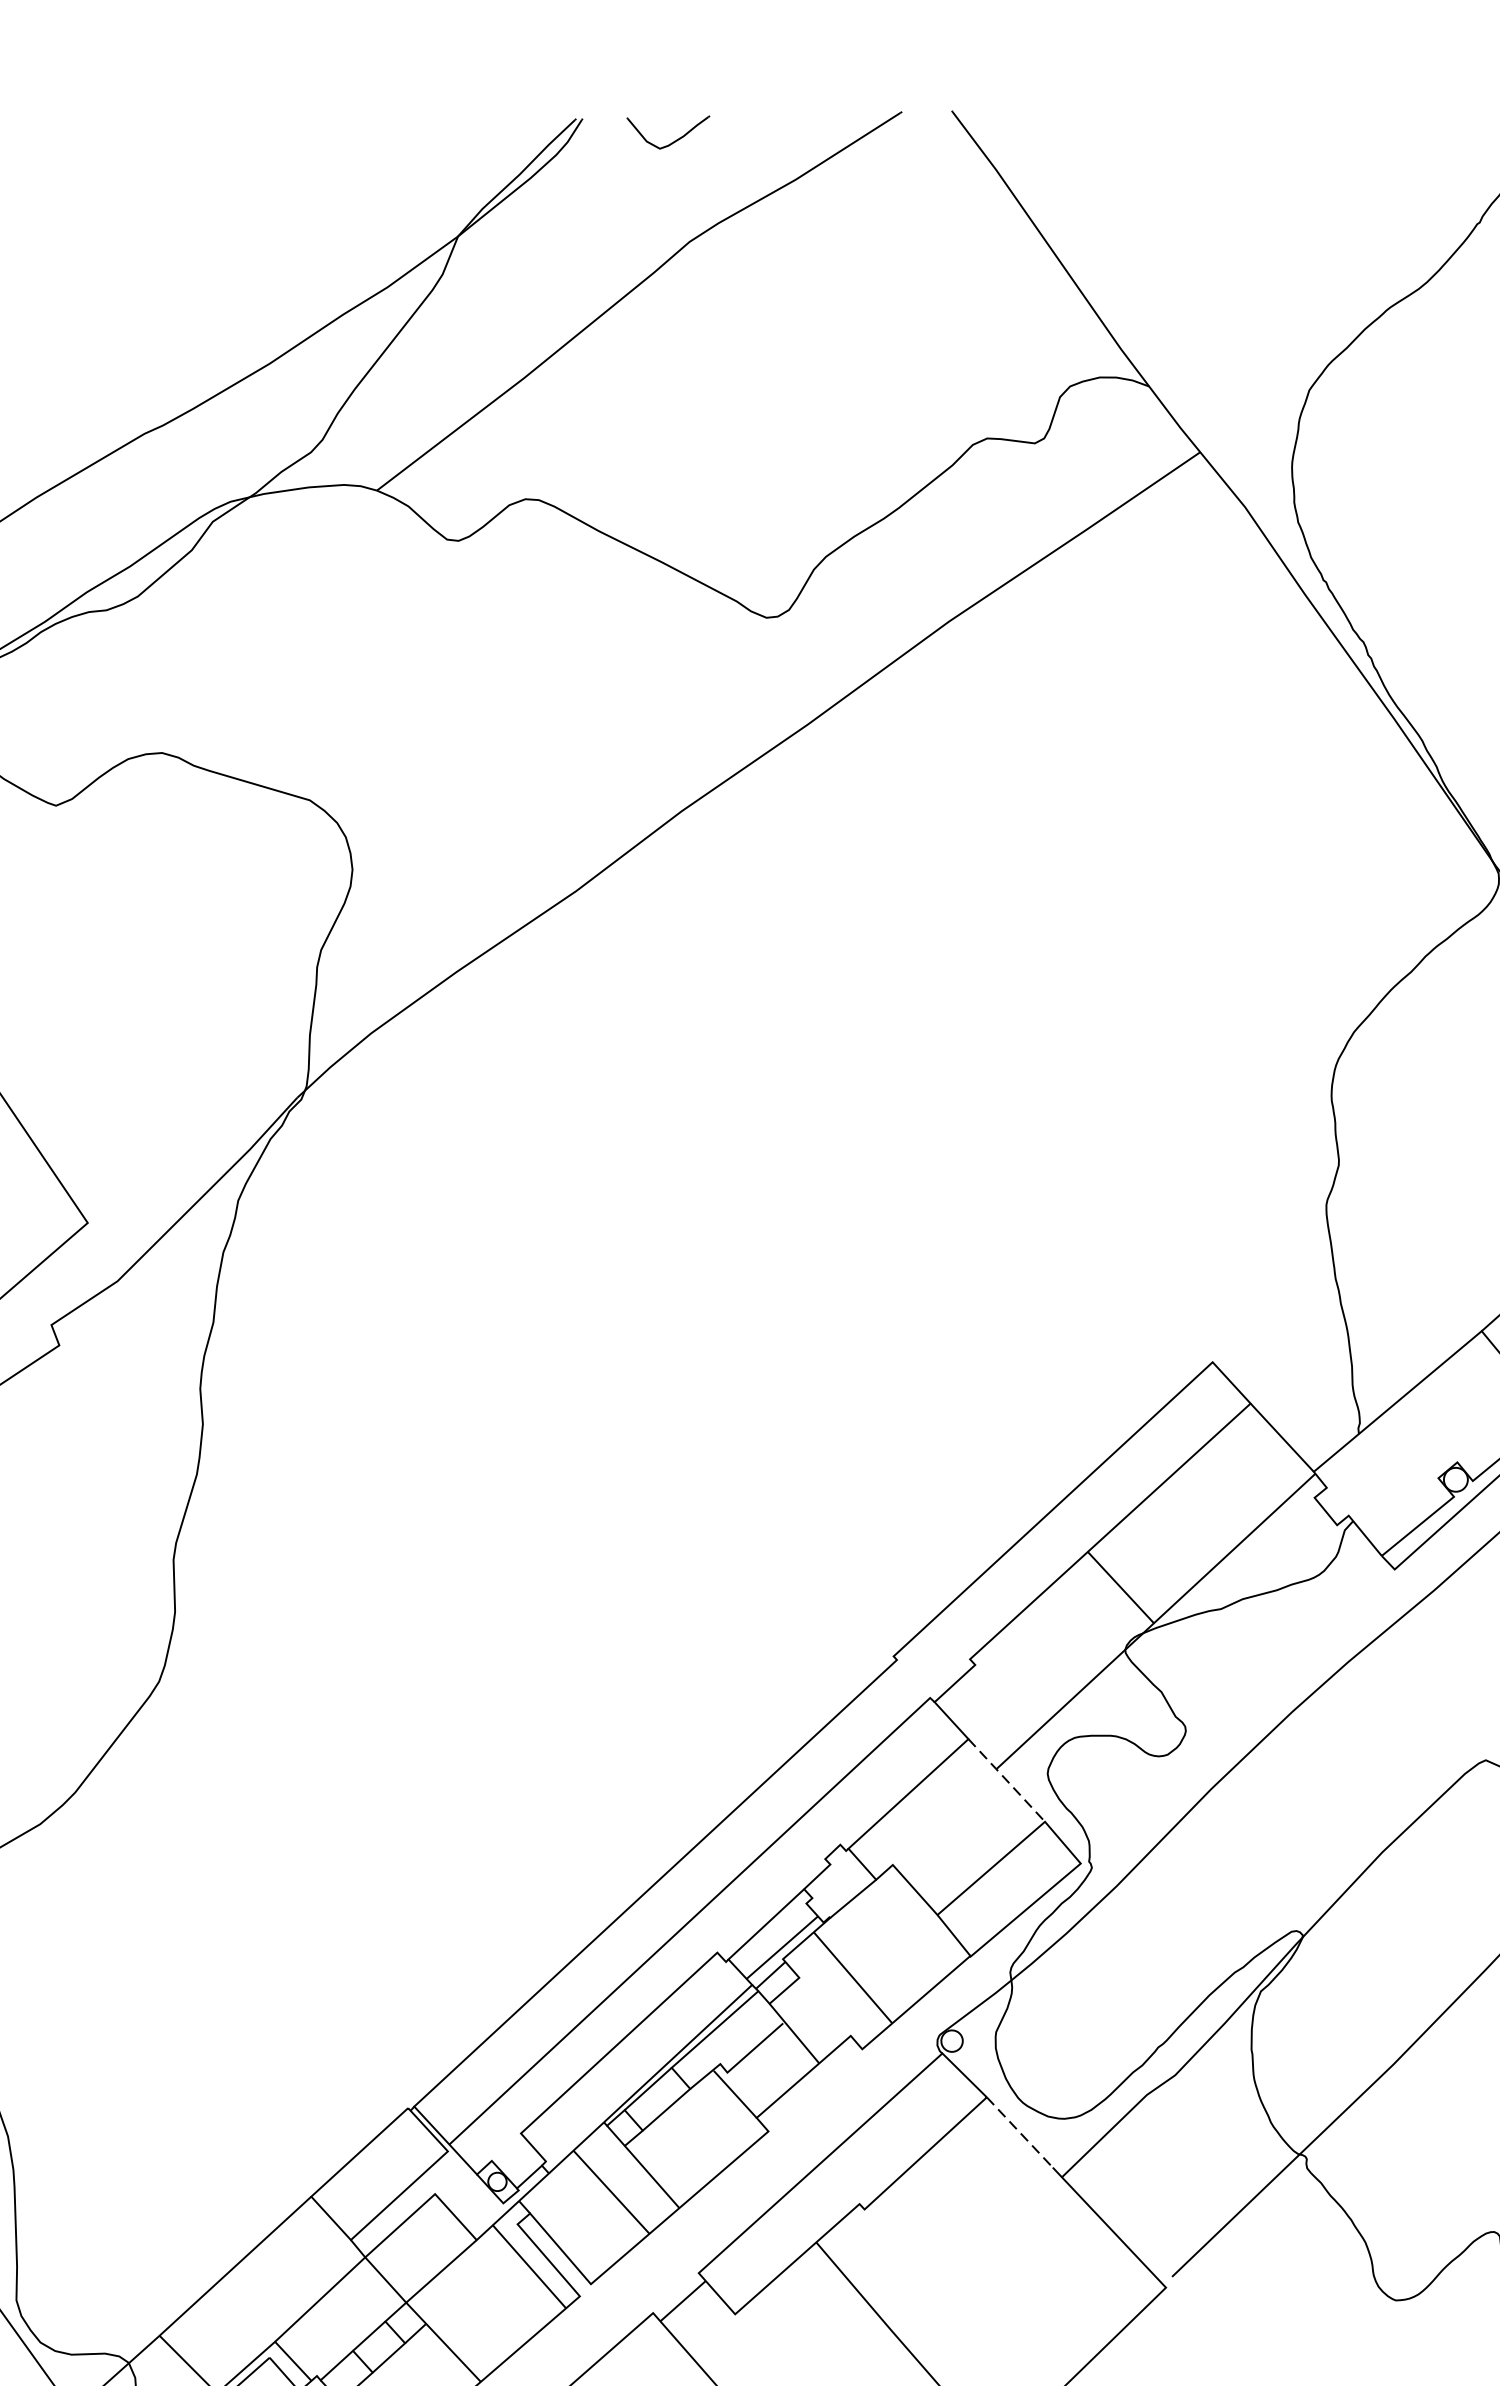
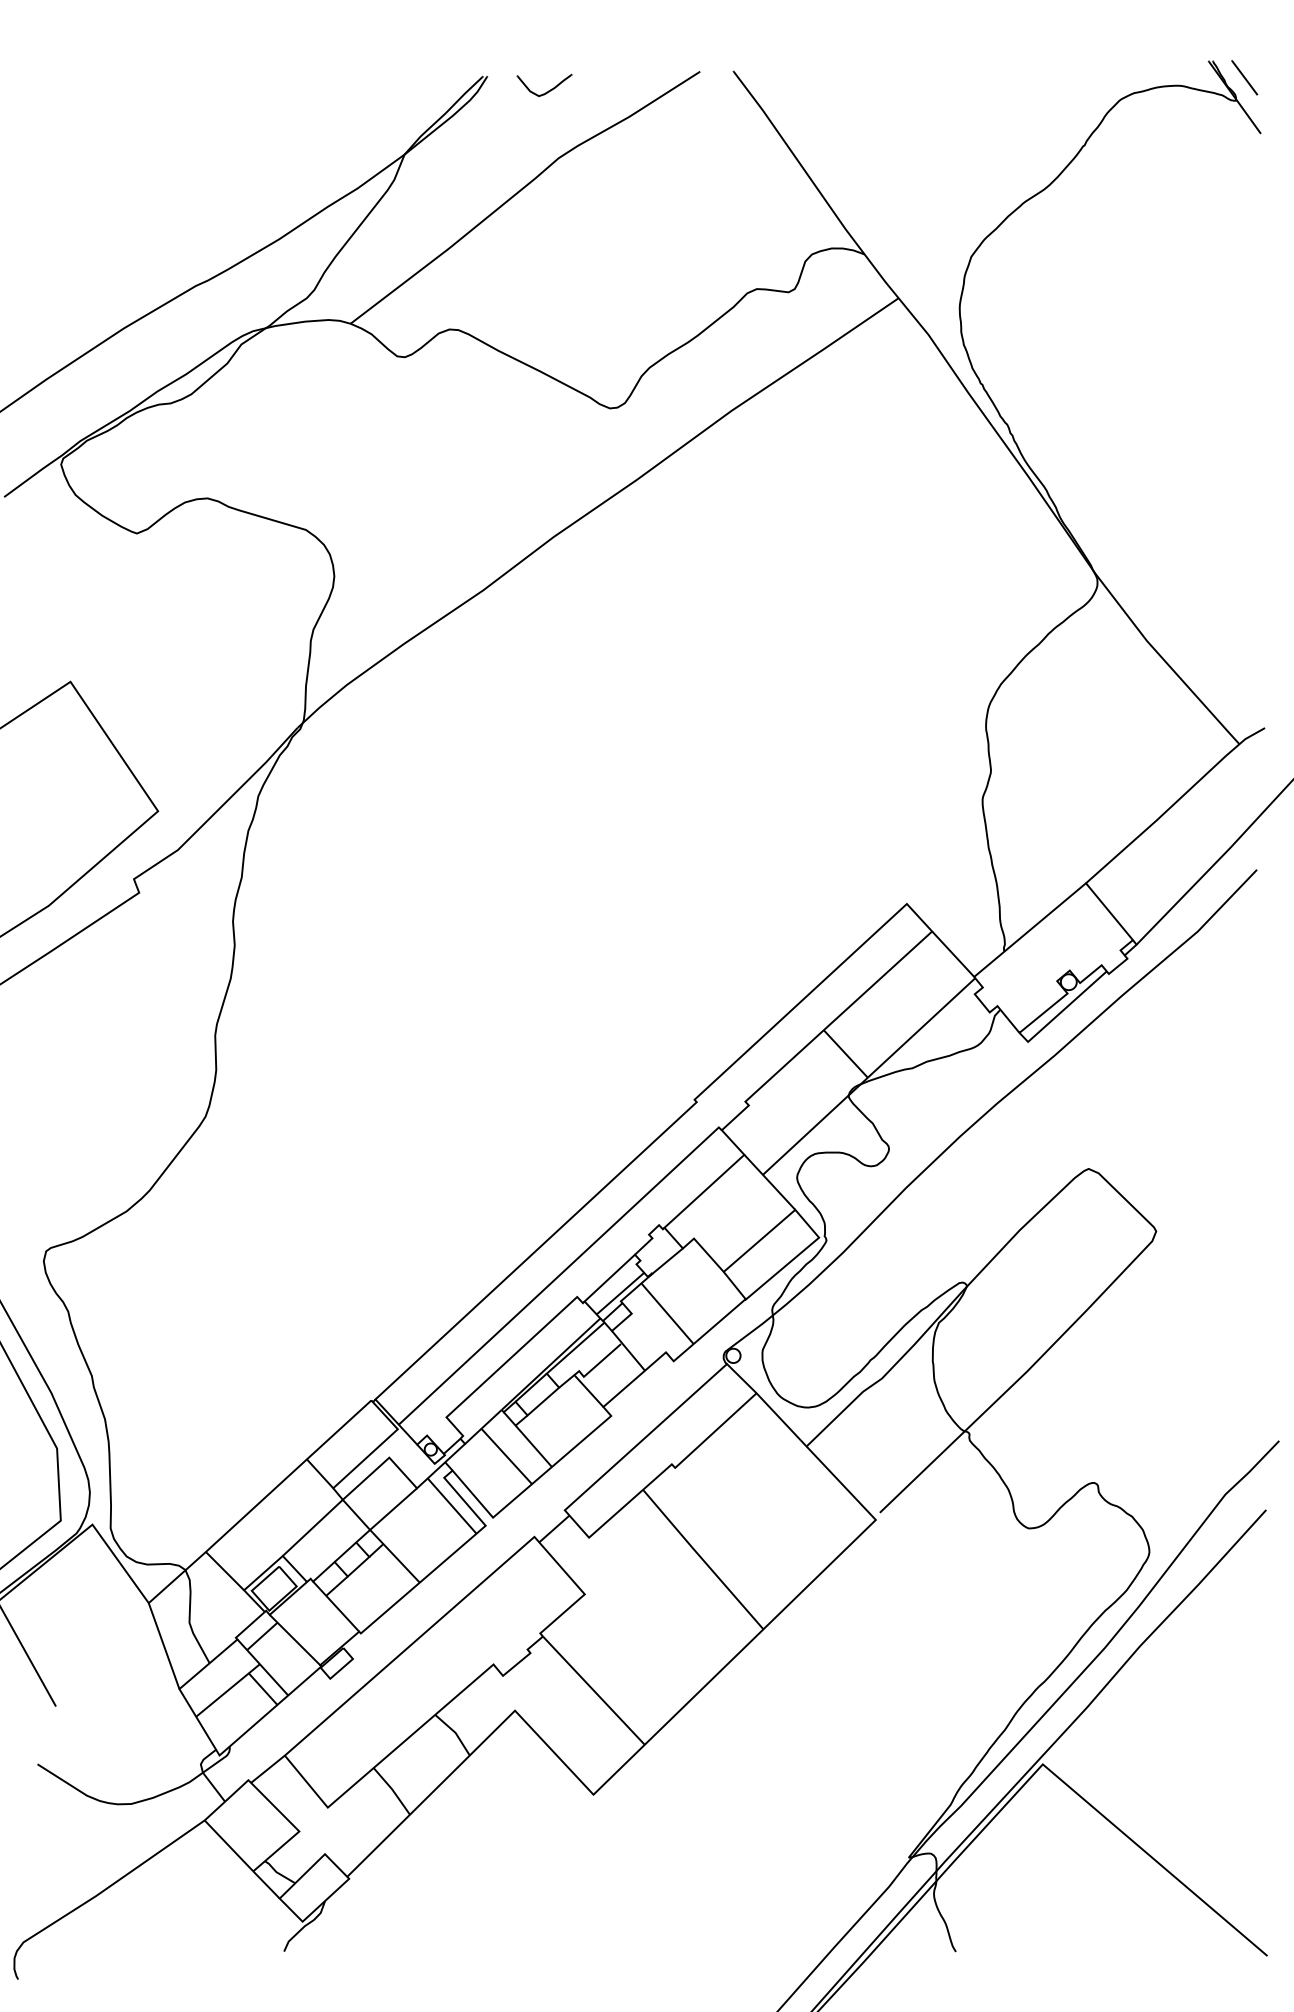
line: (1006, 1780) -> (769, 1182), dashed -> solid
line: (1019, 2133) -> (778, 1417), dashed -> solid

